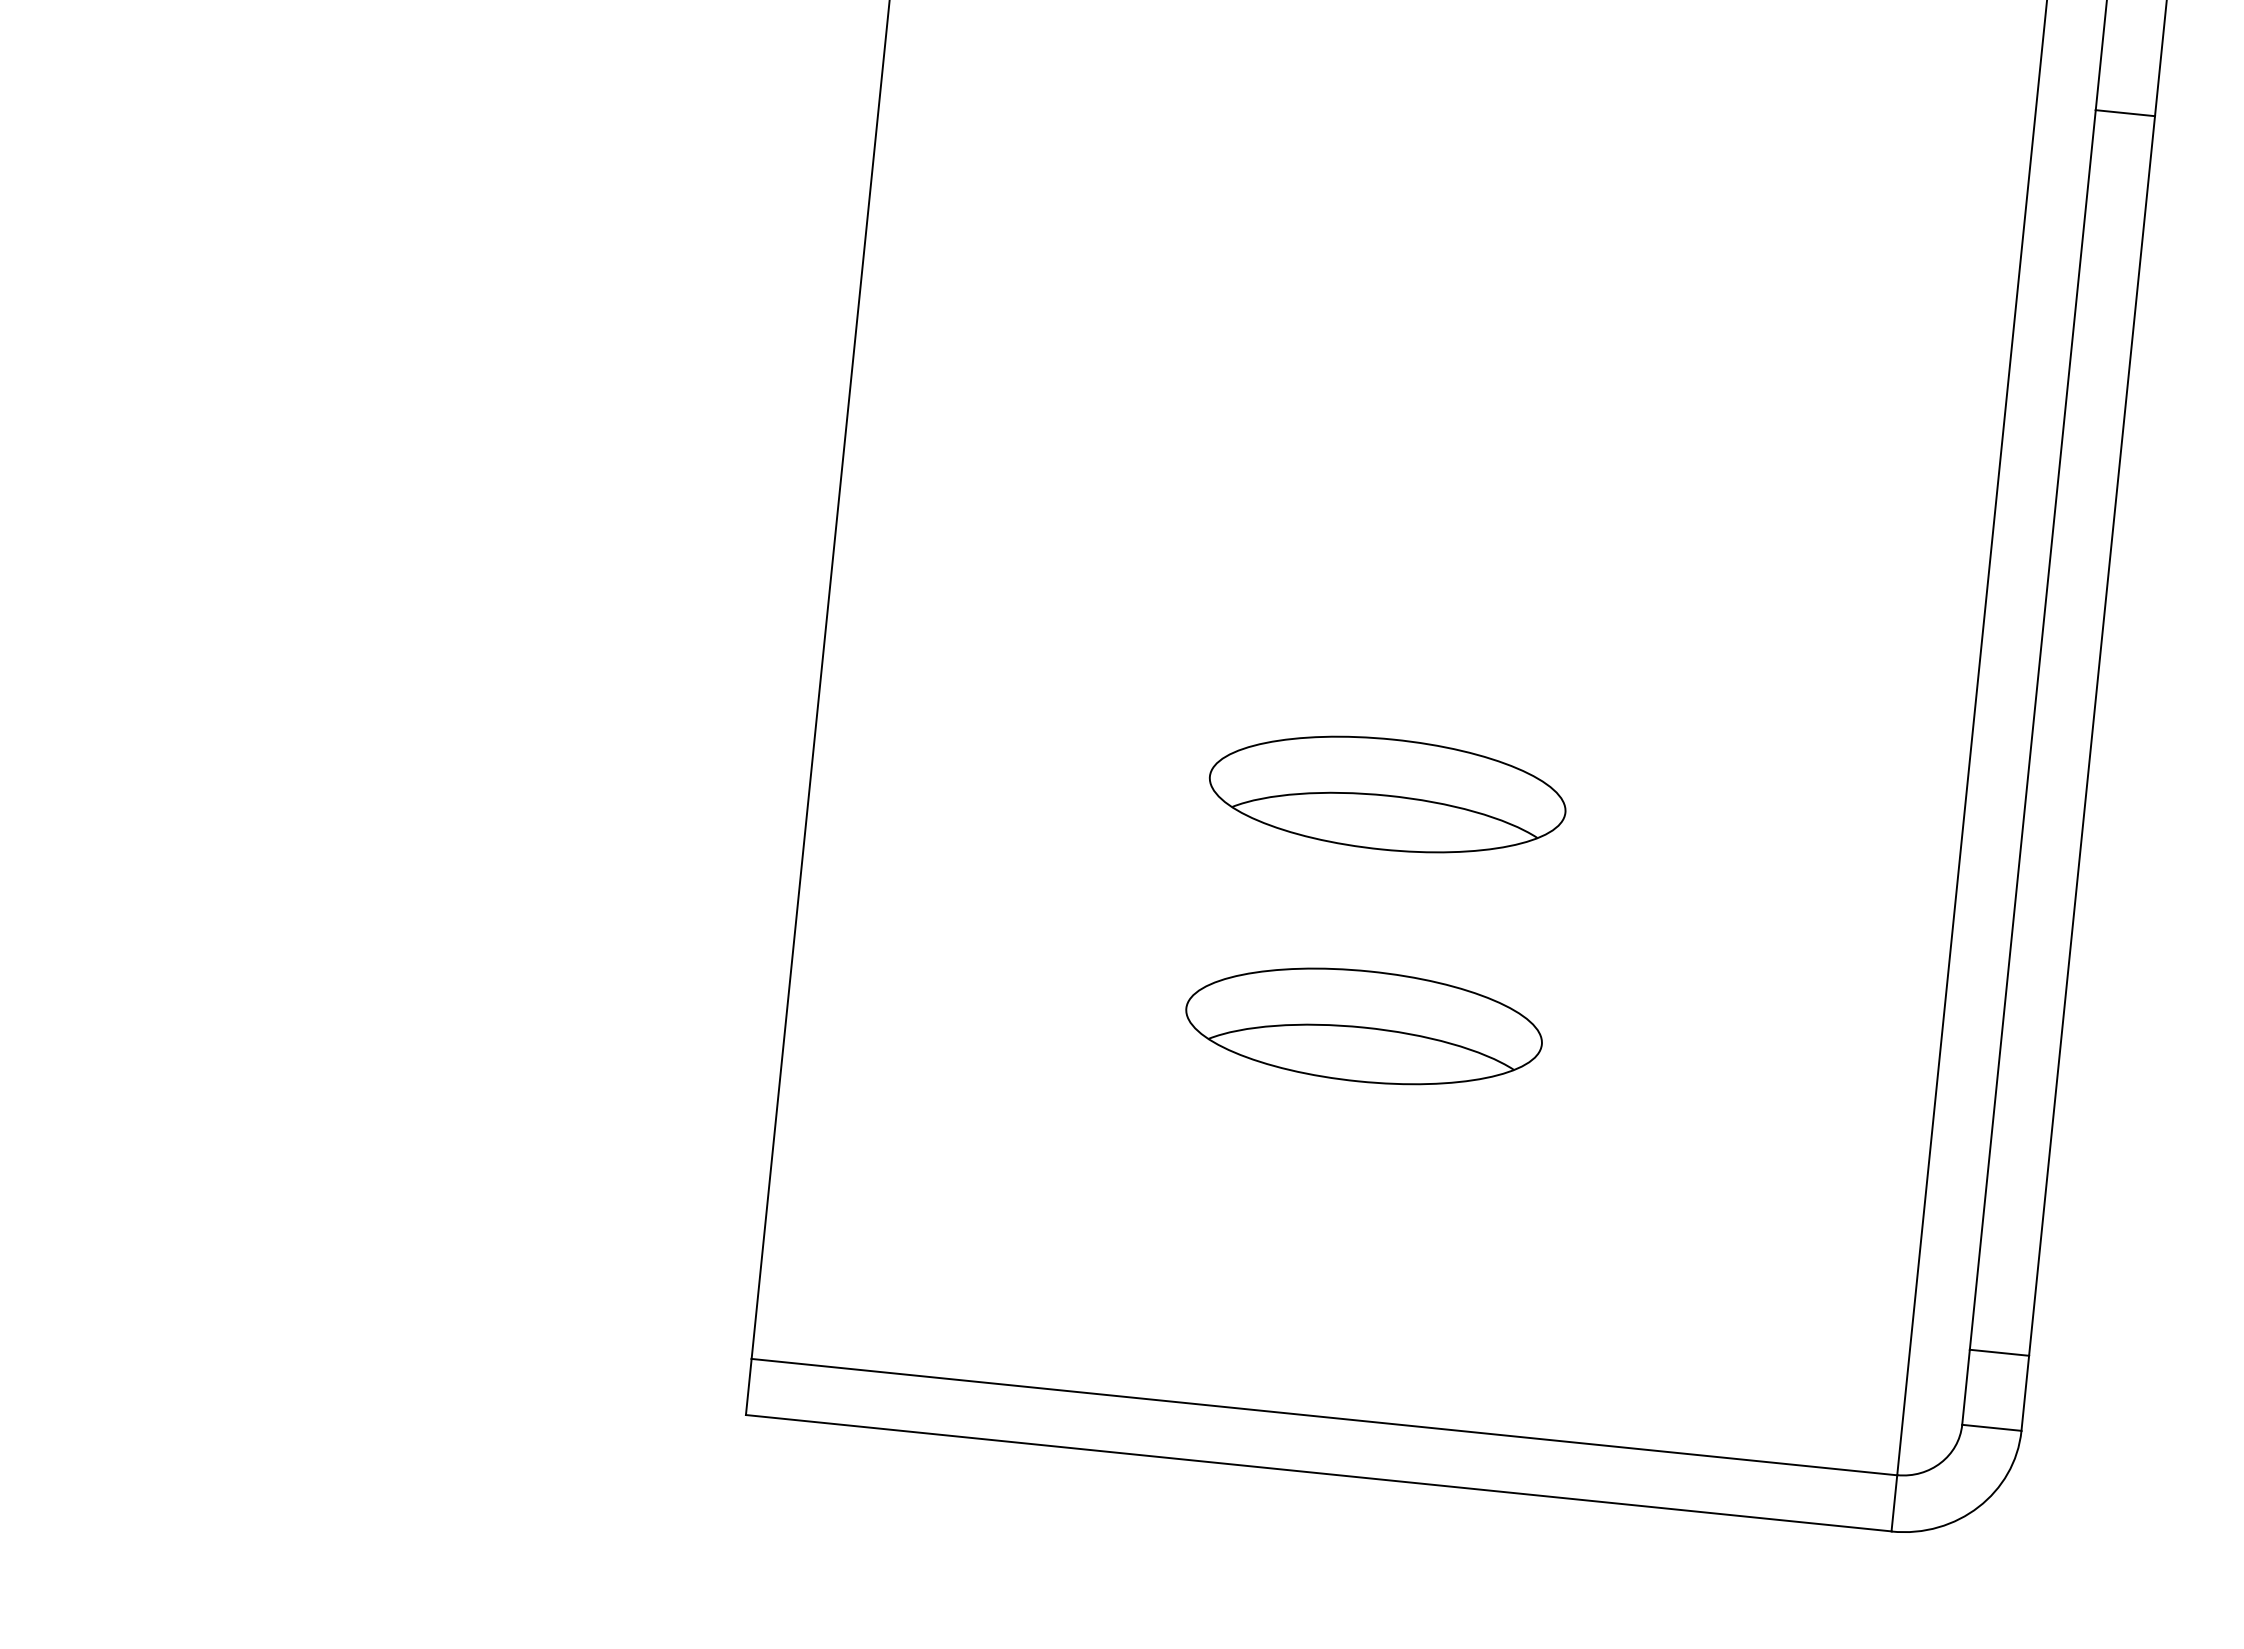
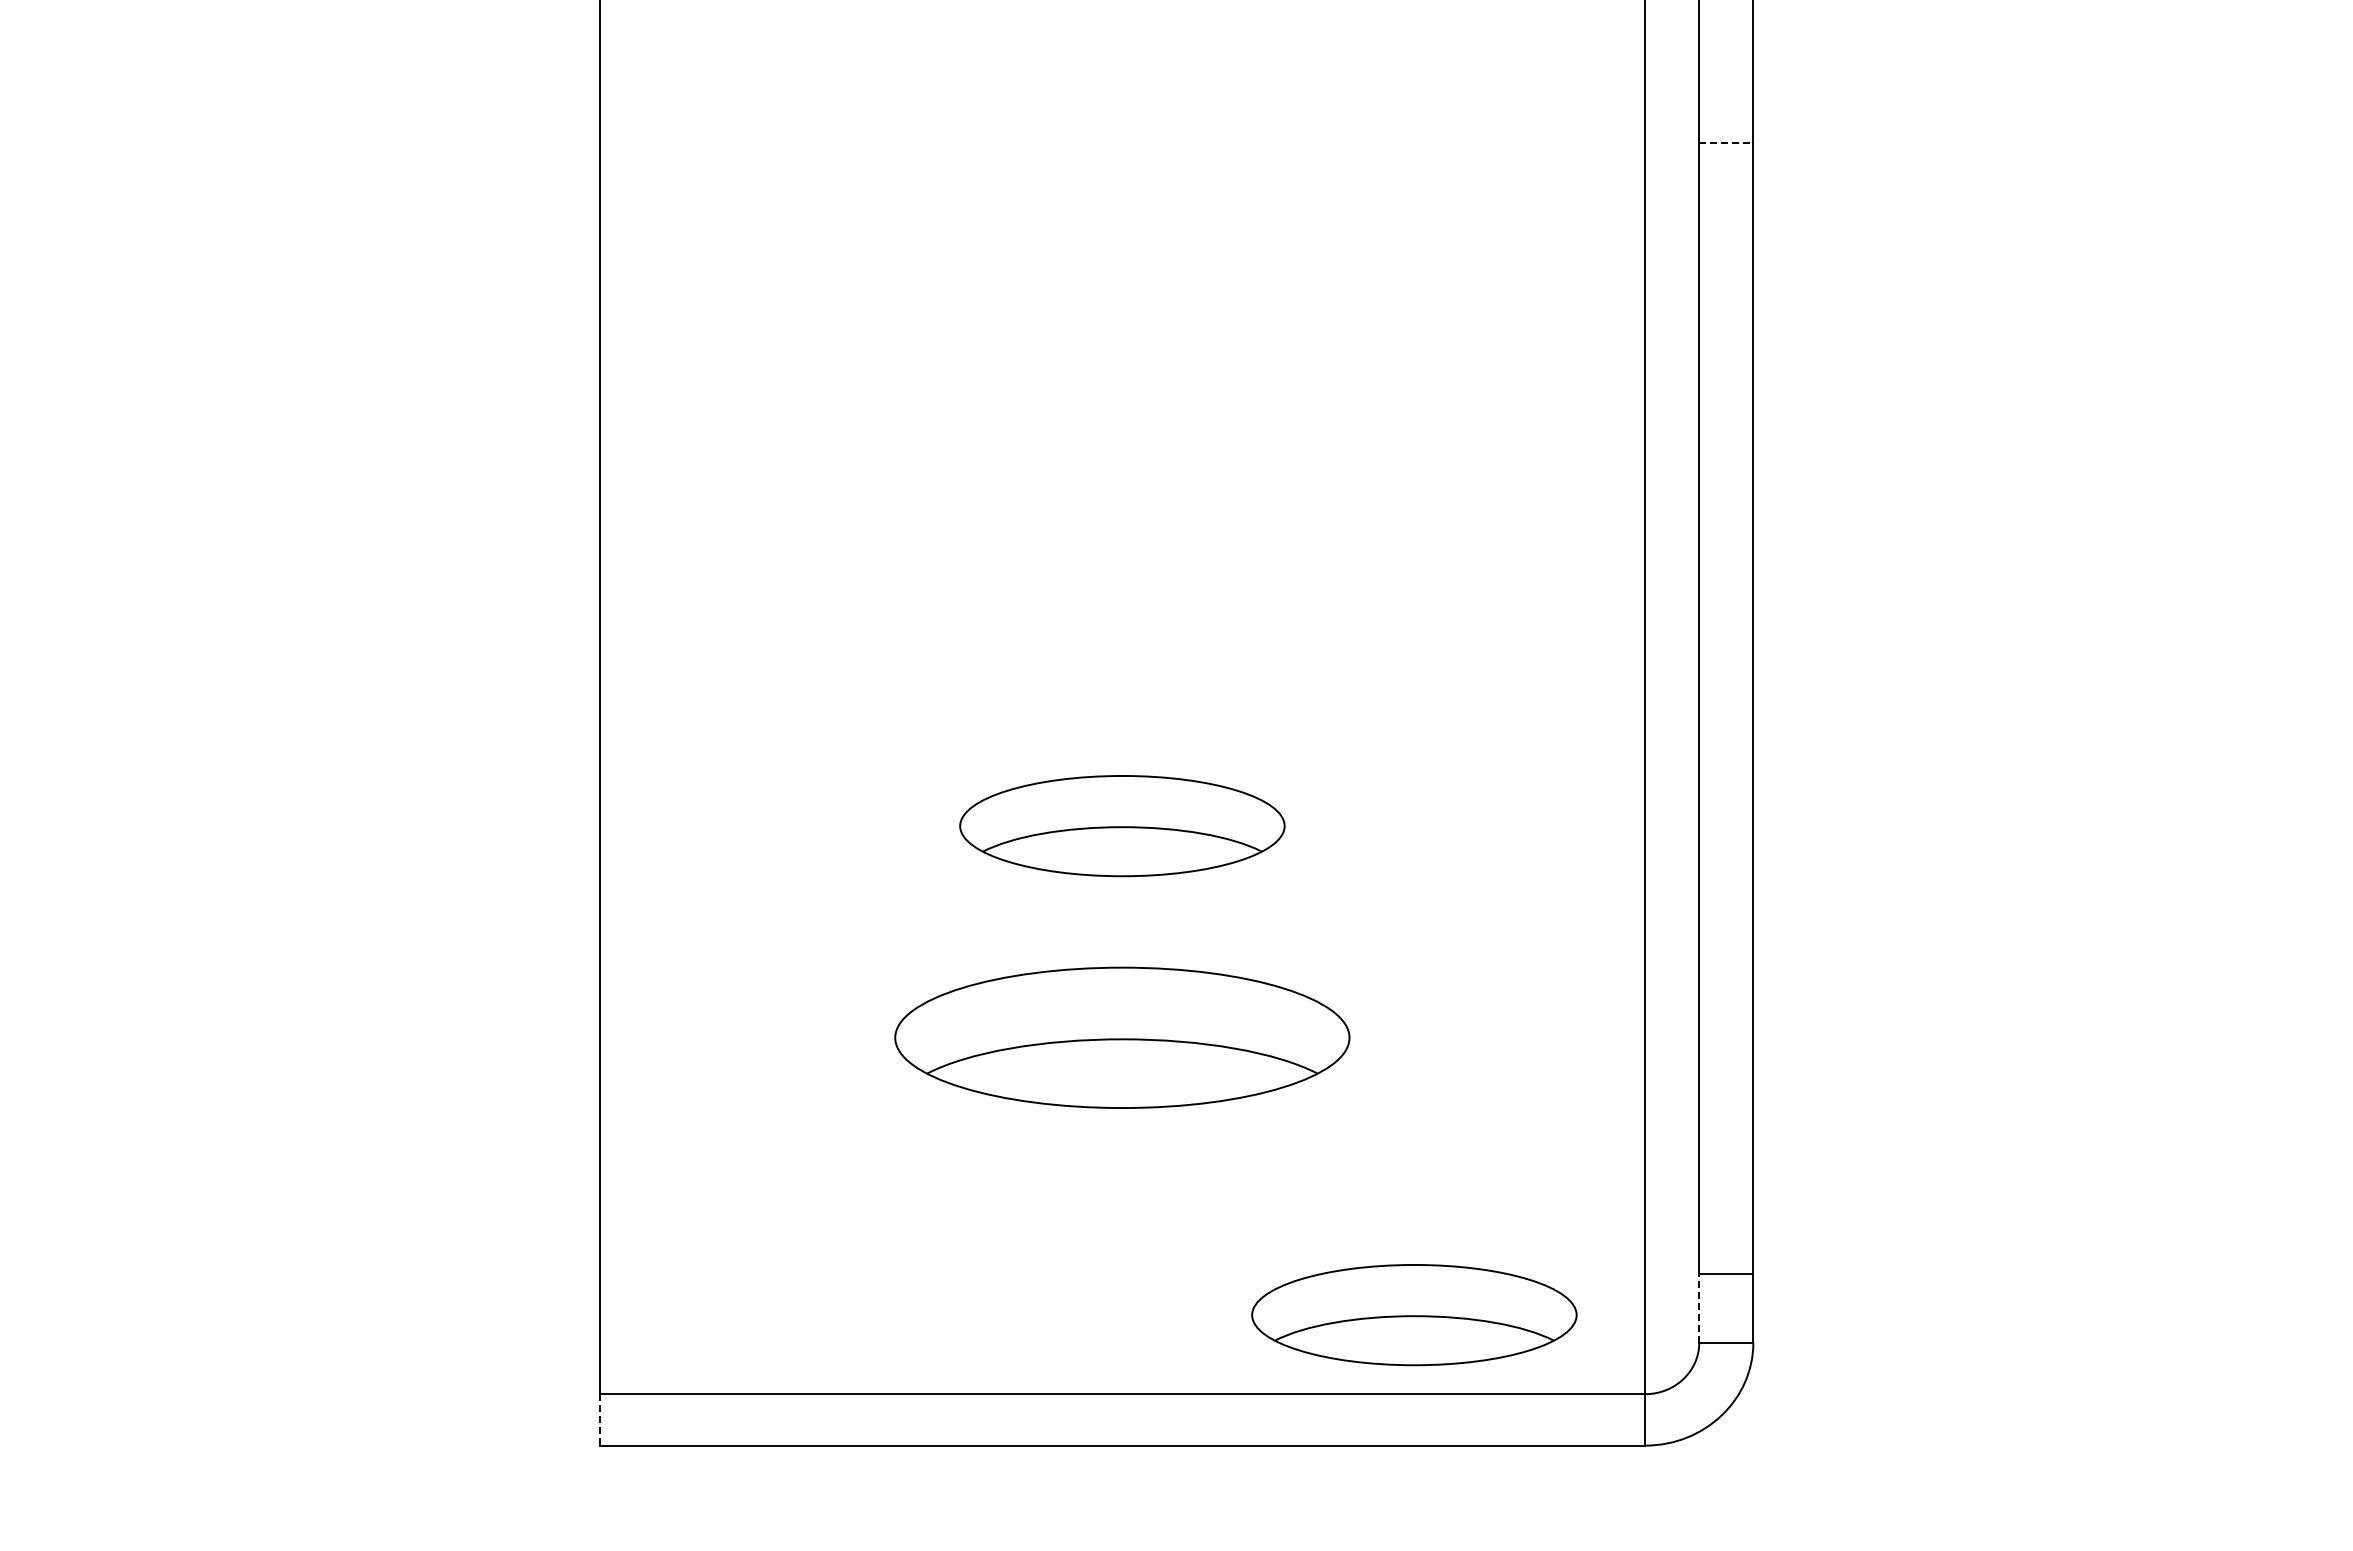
line: (2125, 112) -> (1726, 142), solid -> dashed
part: (1364, 1026) -> (1122, 1037), size x1.4
part: (1653, 1363) -> (1414, 1315), added
line: (748, 1386) -> (599, 1419), solid -> dashed
line: (1966, 1387) -> (1699, 1308), solid -> dashed

